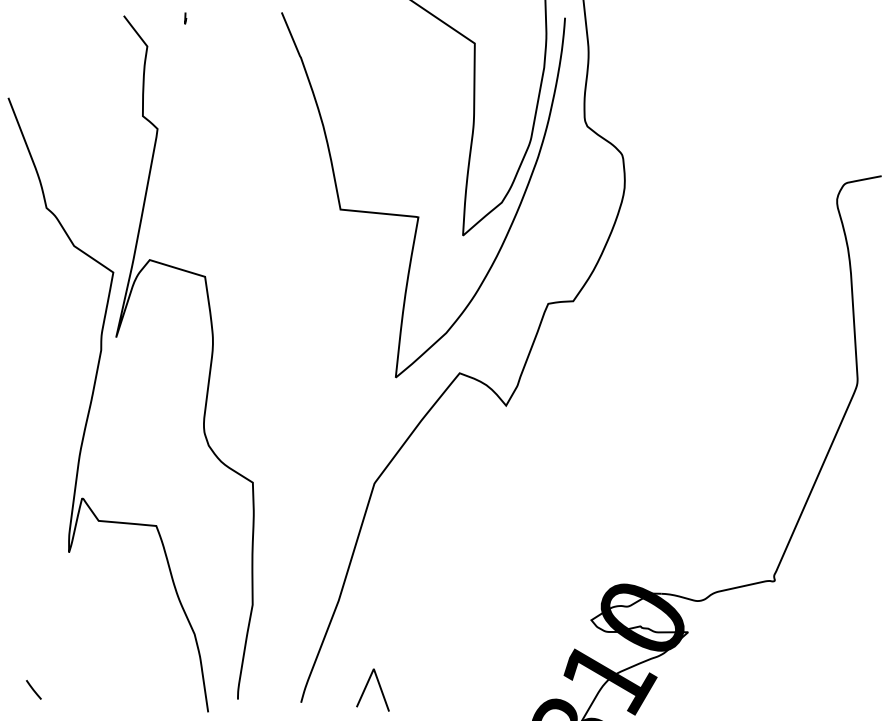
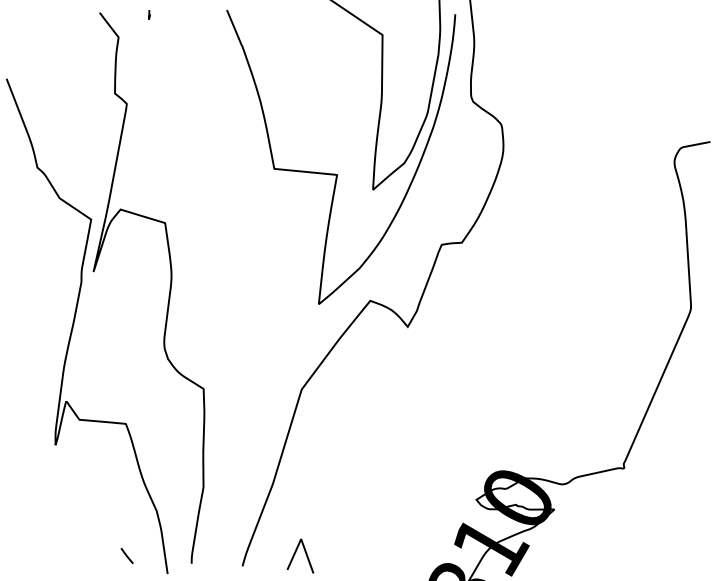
line: (33, 689) -> (126, 555), moved

